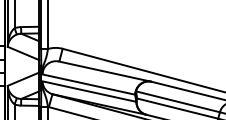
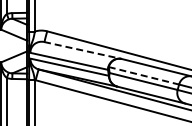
line: (104, 71) -> (82, 50), solid -> dashed
line: (178, 101) -> (144, 75), solid -> dashed

